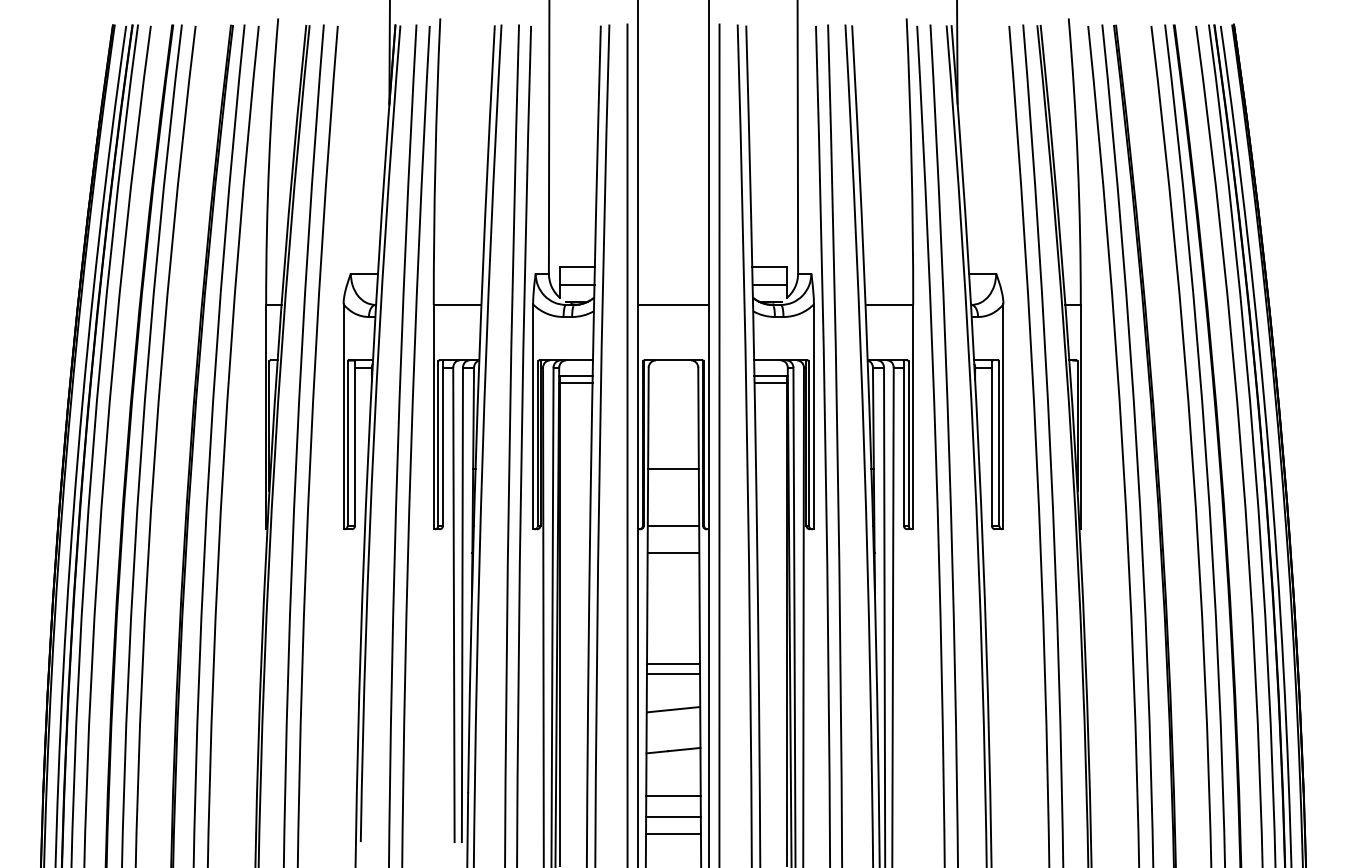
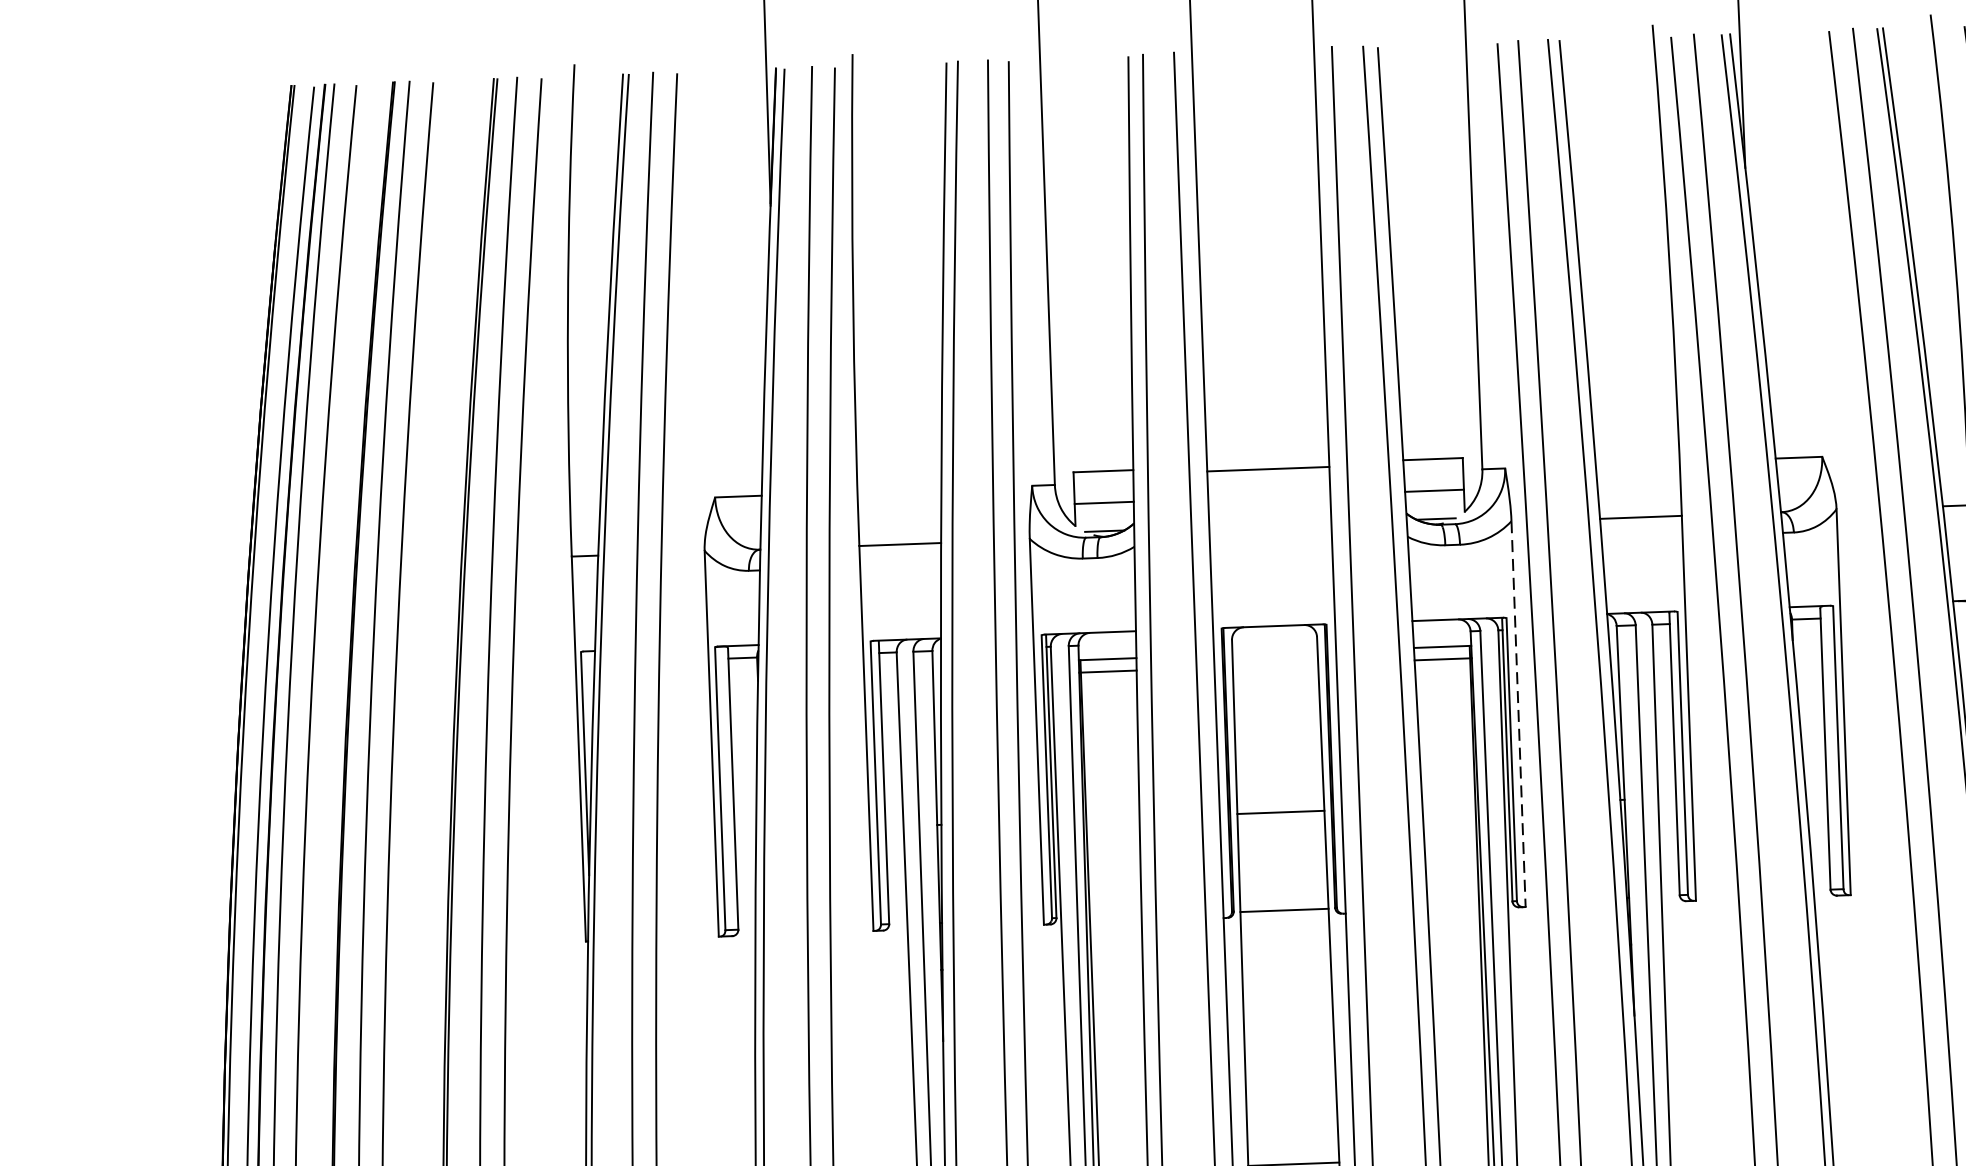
line: (673, 304) -> (1268, 468), moved
line: (813, 417) -> (1517, 715), solid -> dashed
line: (673, 553) -> (1286, 957), removed
line: (673, 664) -> (1293, 1147), removed

